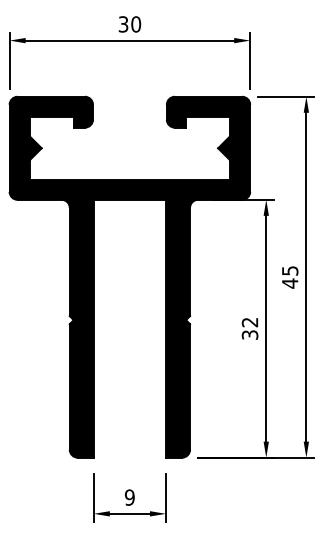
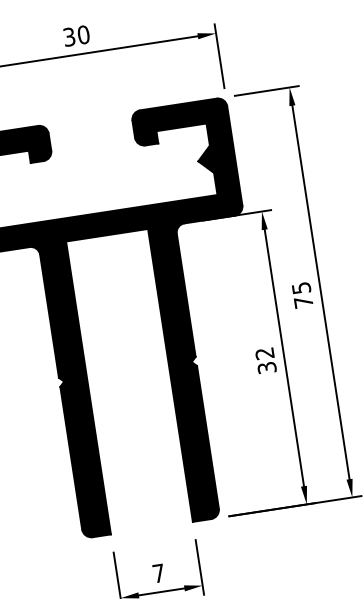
text: (290, 283) -> (304, 302), 45 -> 75
text: (129, 497) -> (158, 573), 9 -> 7

